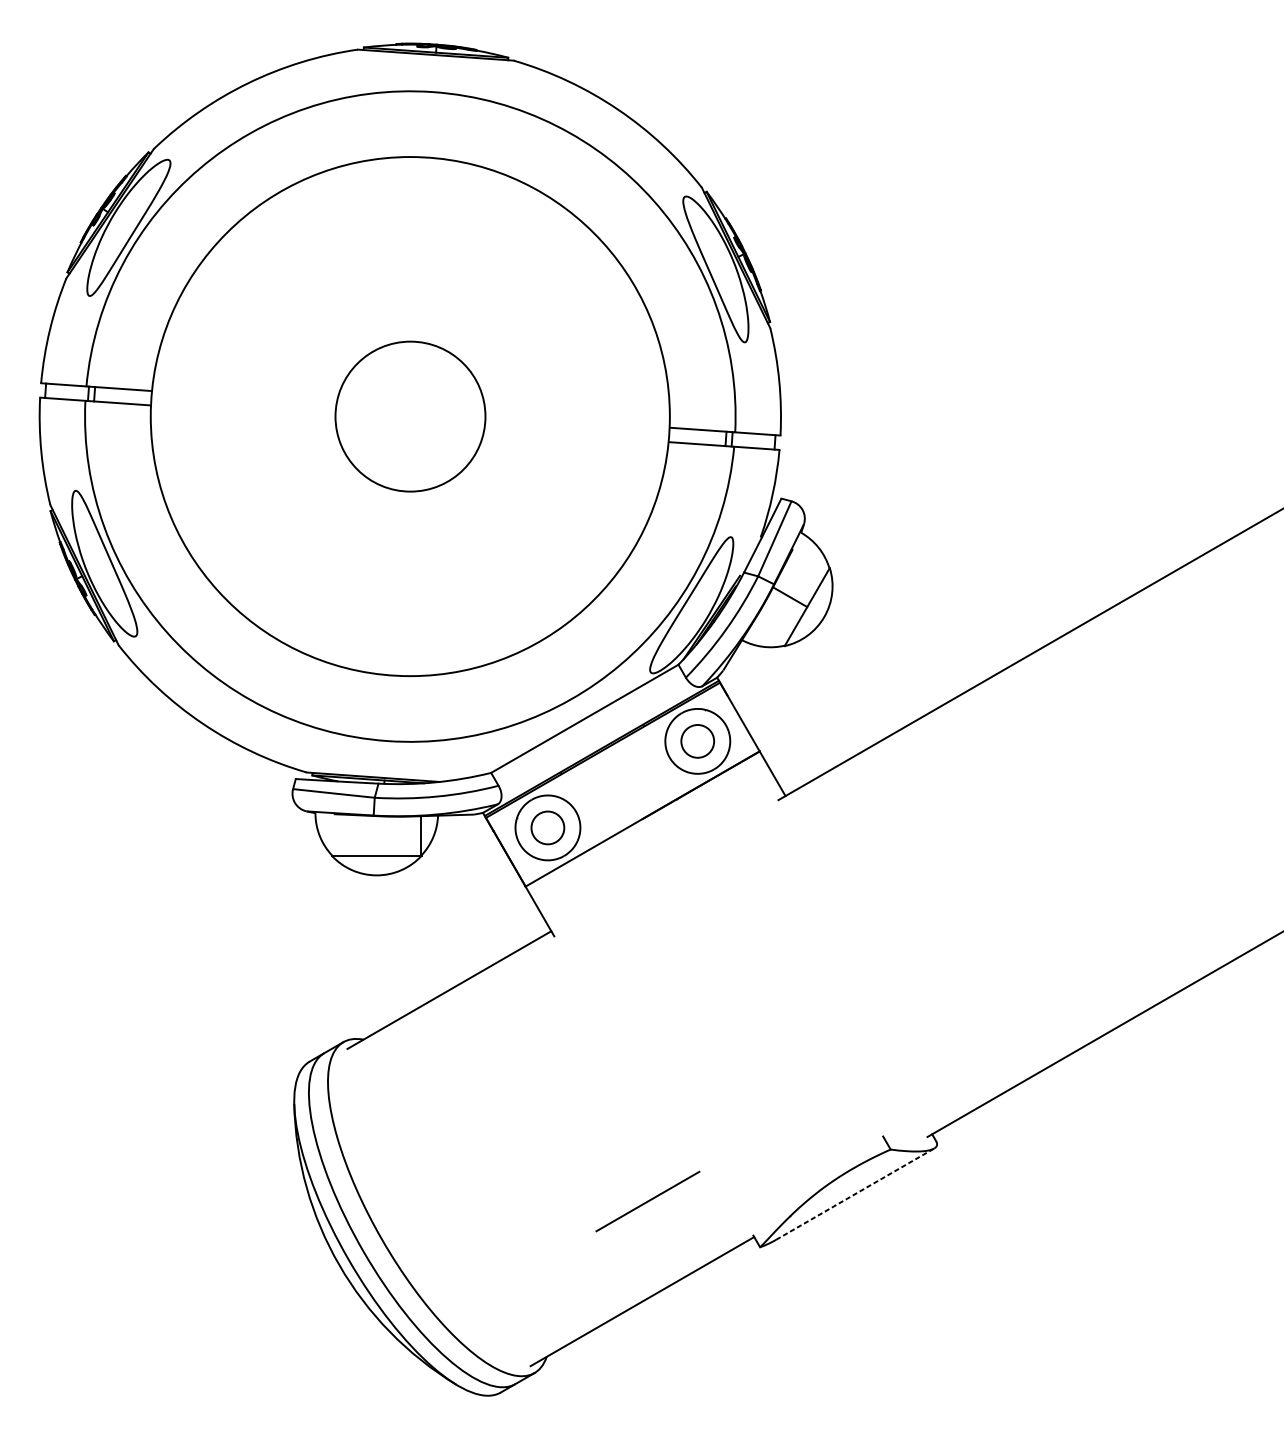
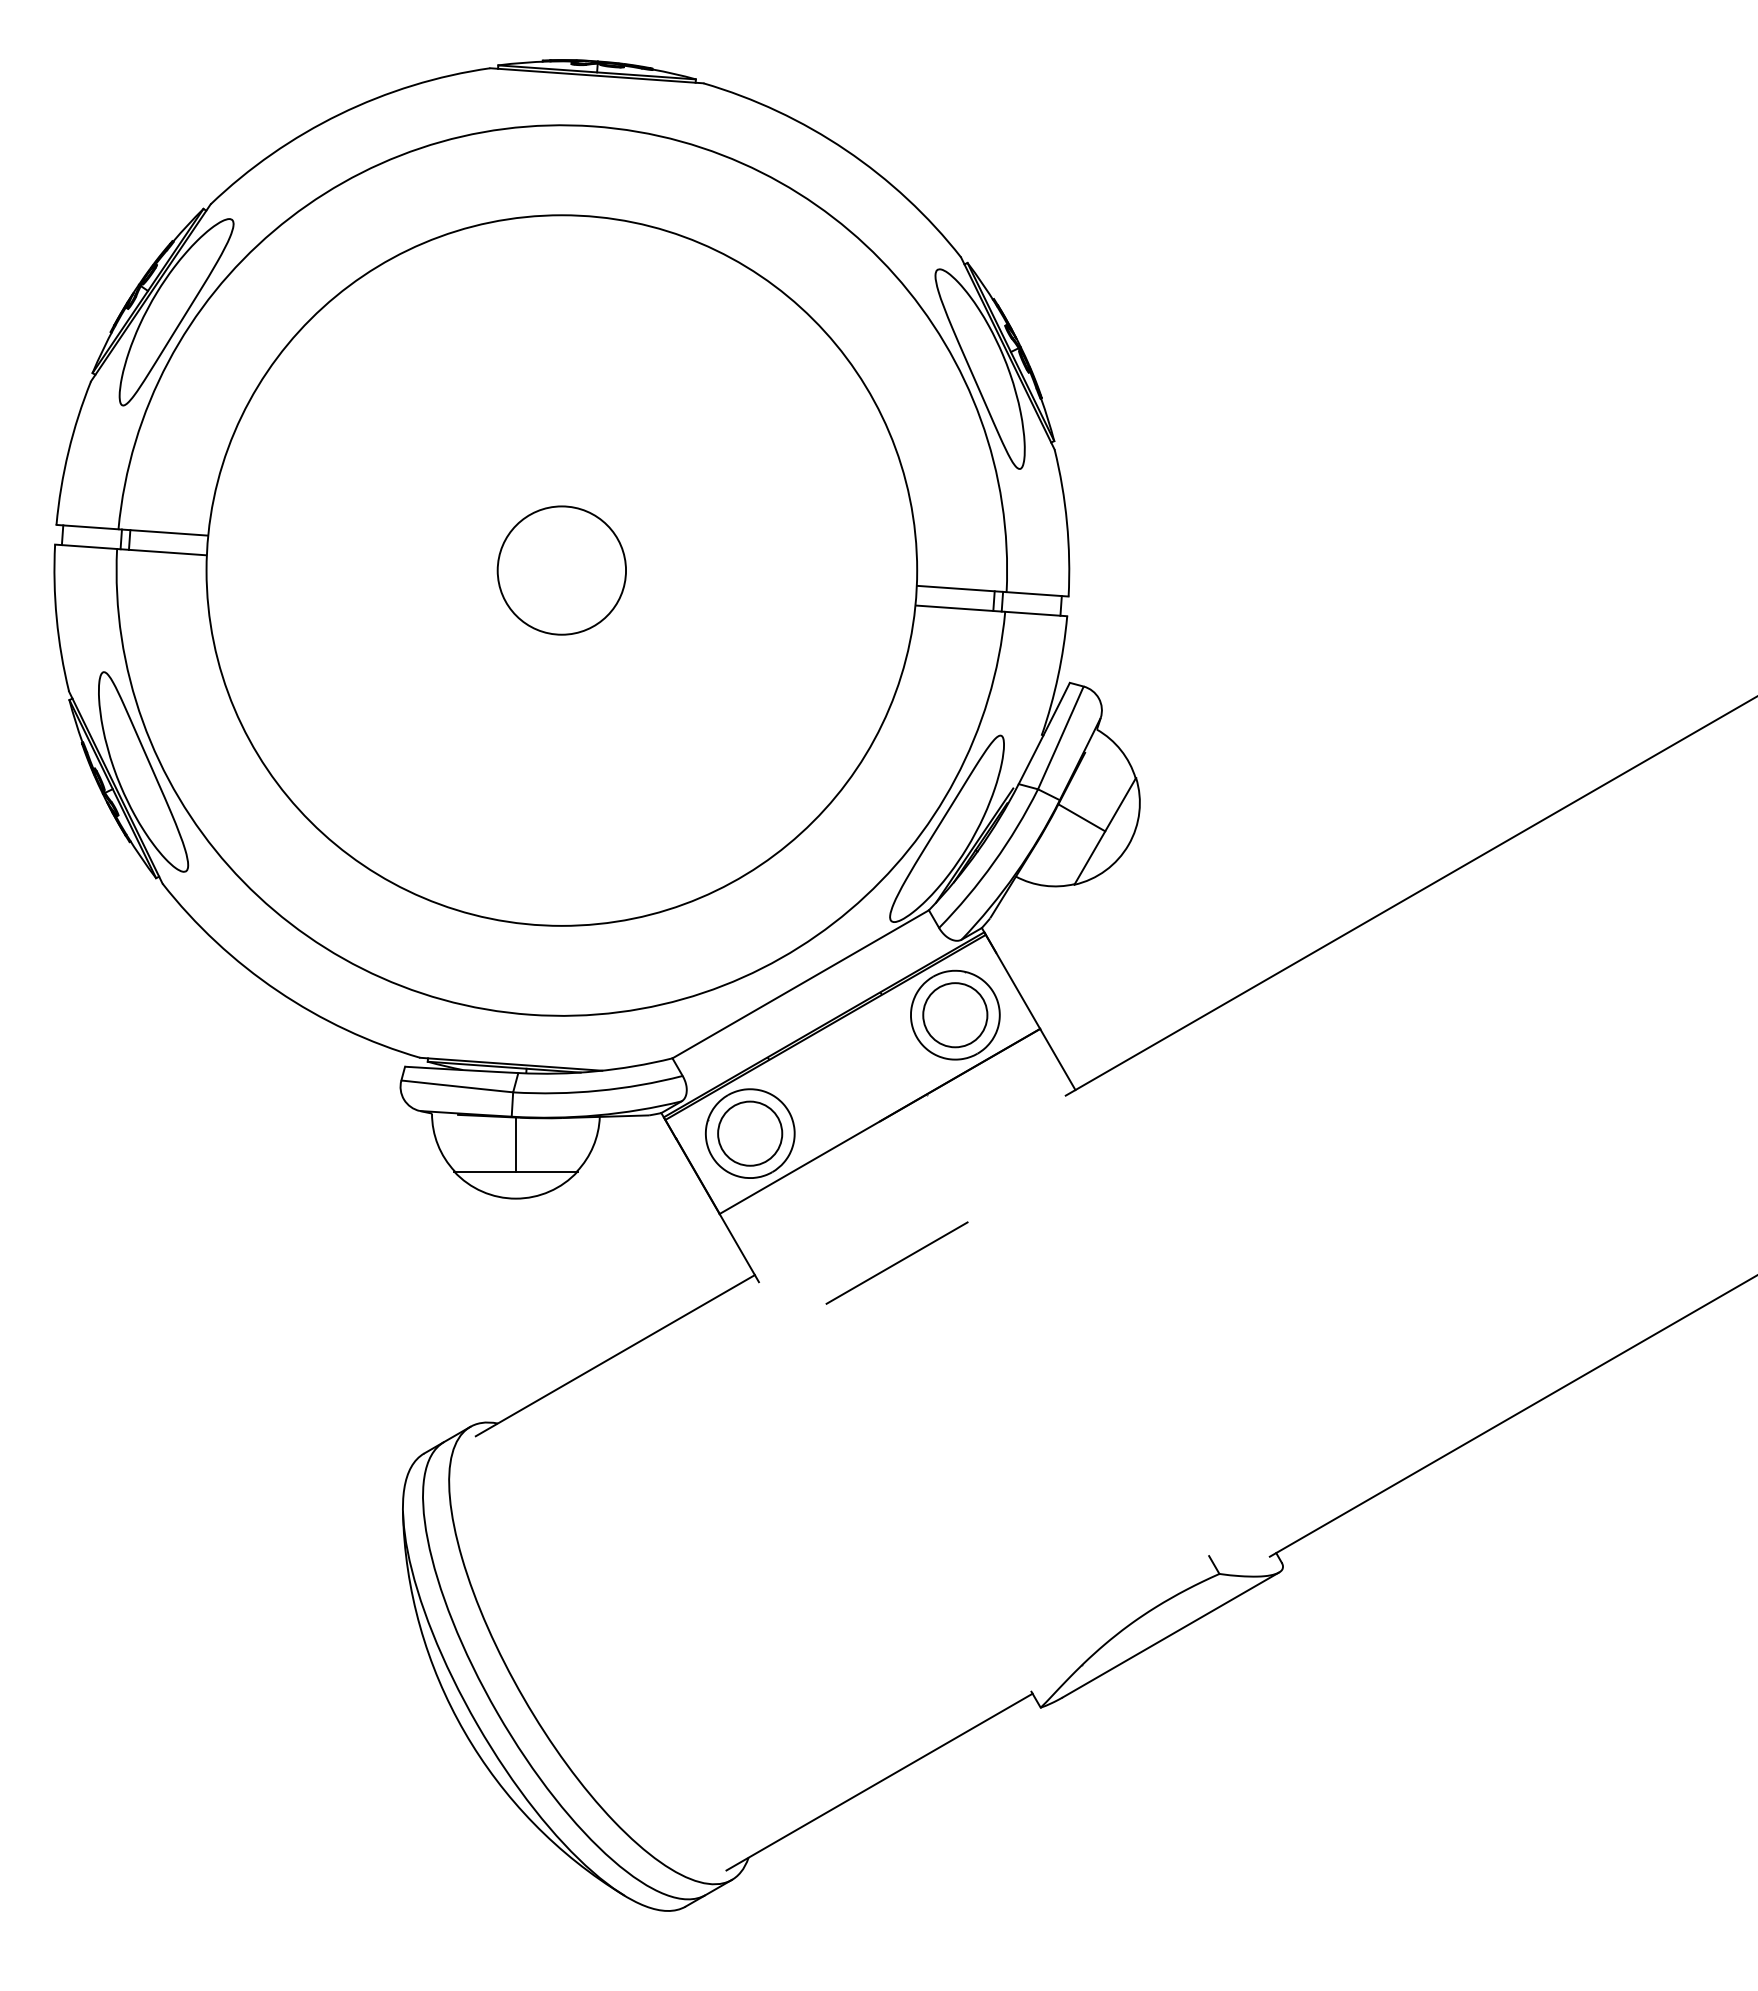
circle: (410, 416) -> (561, 570), size x0.62
circle: (697, 741) -> (955, 1015), size x1.43
circle: (548, 827) -> (750, 1133), size x1.43
line: (421, 835) -> (515, 1144), moved
line: (854, 1194) -> (1170, 1635), dashed -> solid
line: (647, 1201) -> (896, 1262), moved

